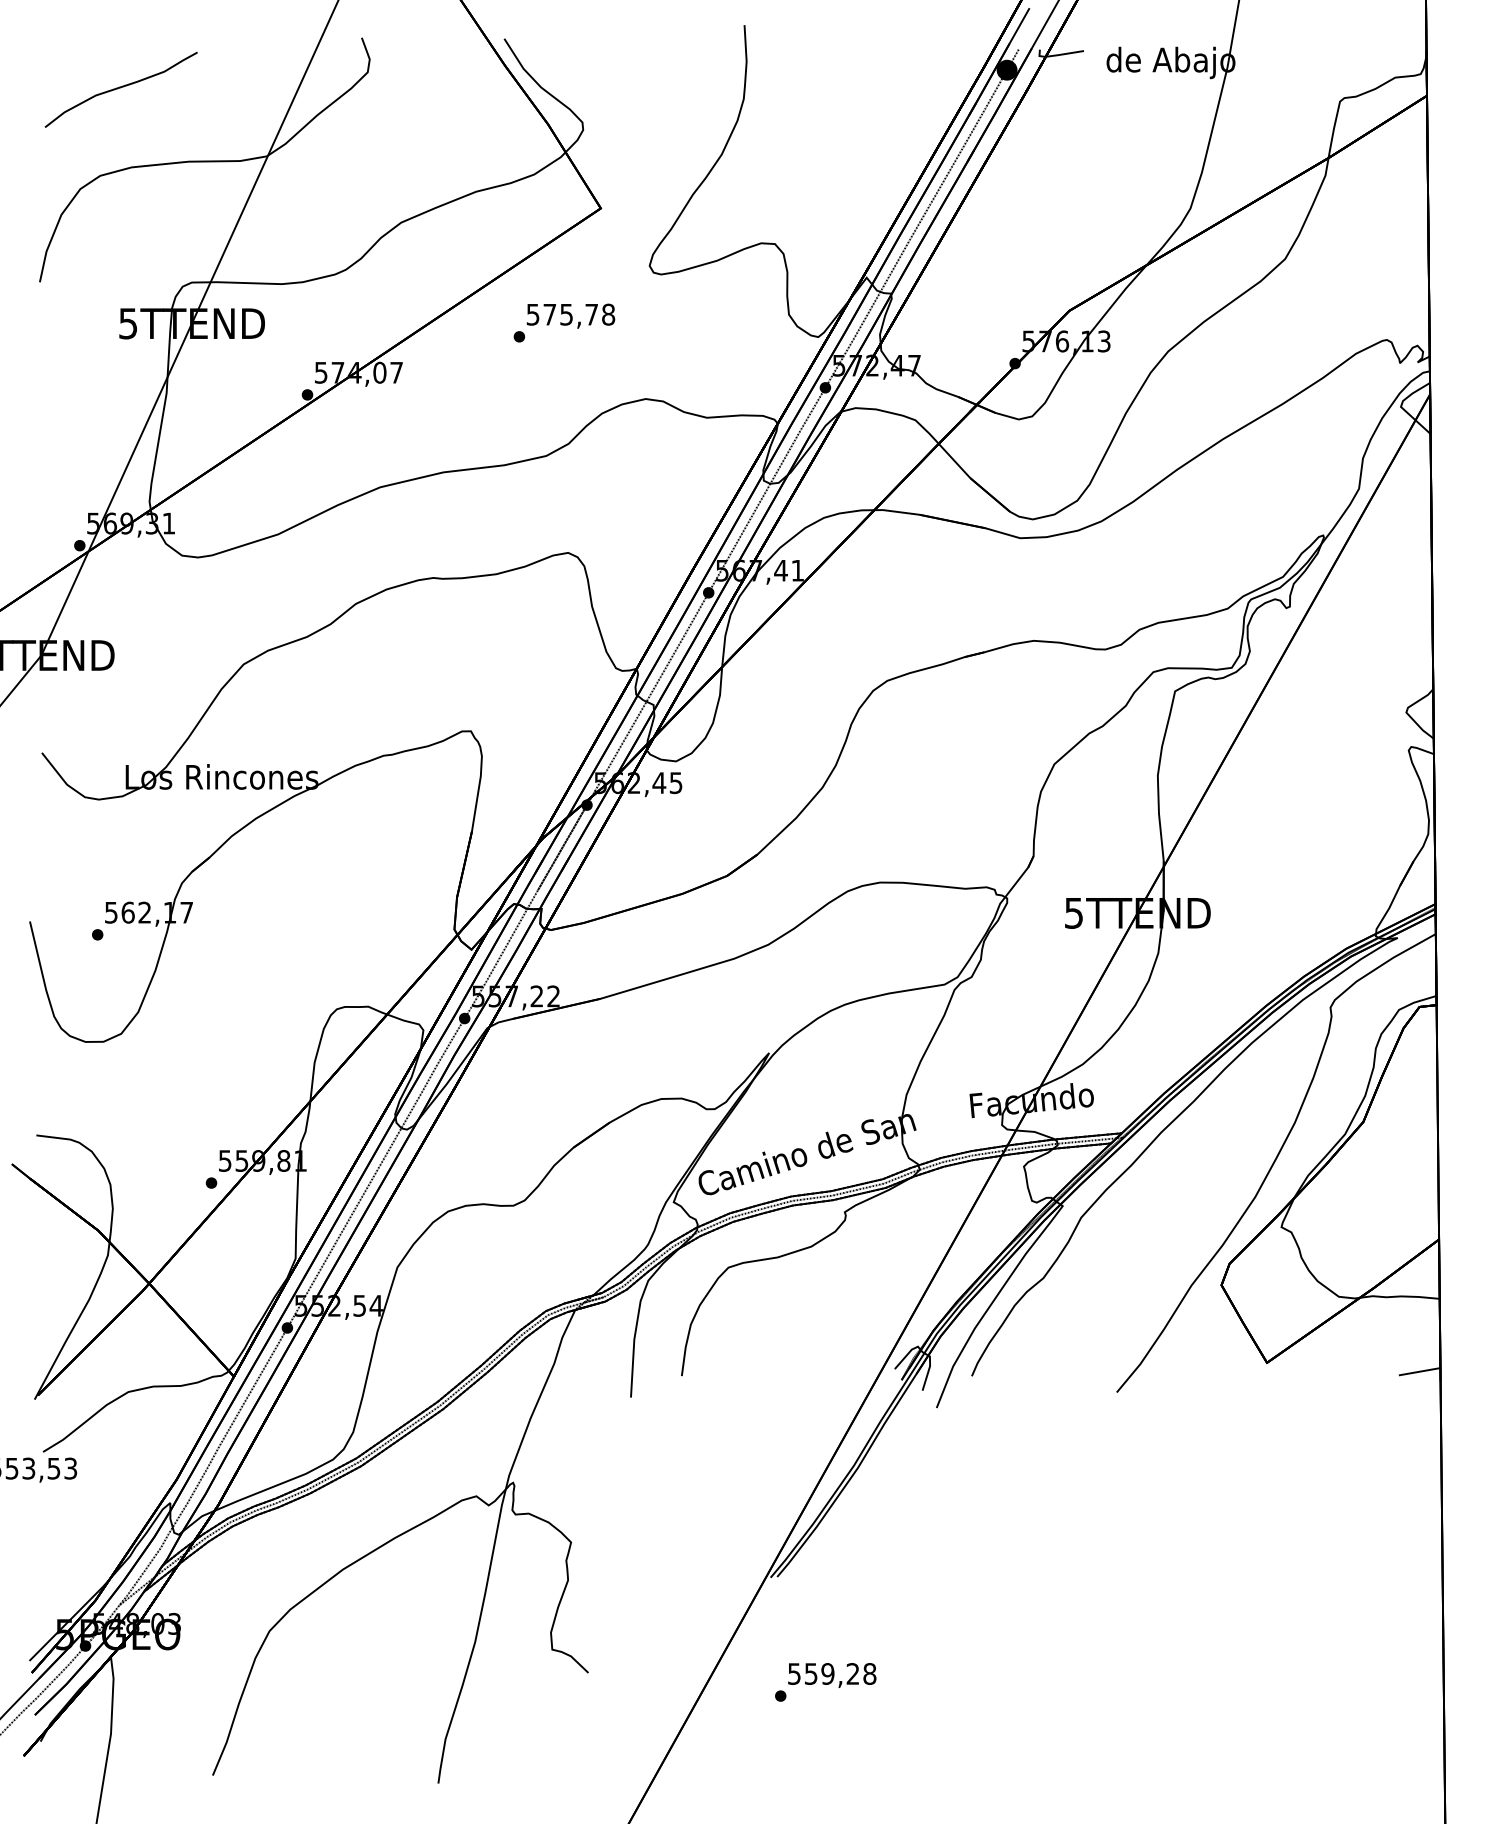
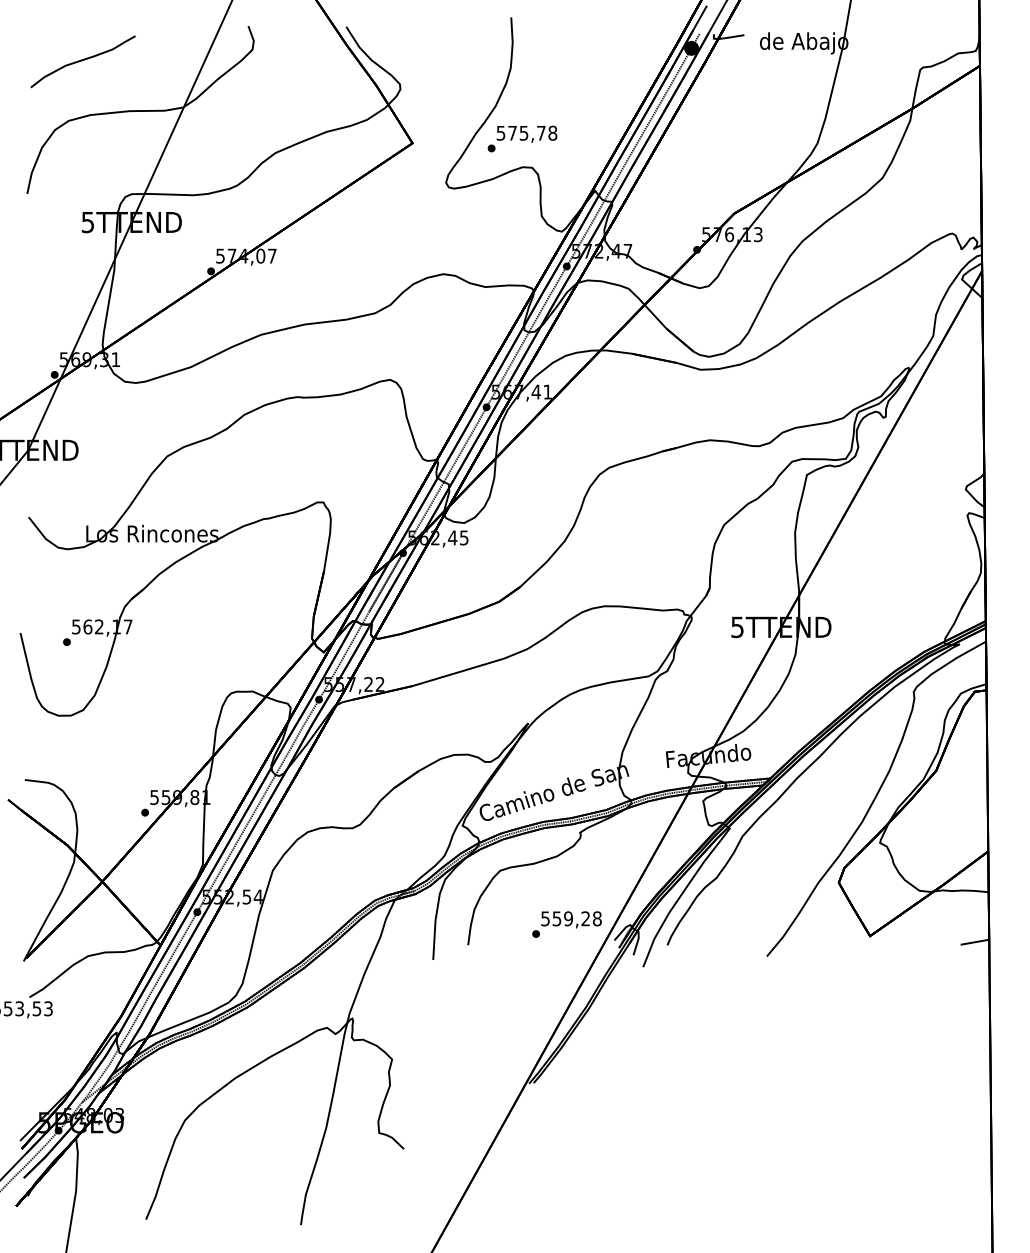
text: (564, 322) -> (522, 138), moved
text: (824, 1682) -> (566, 924), moved

